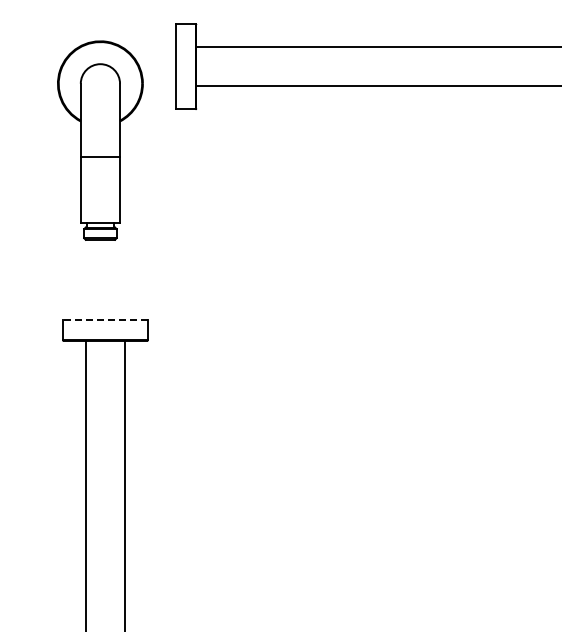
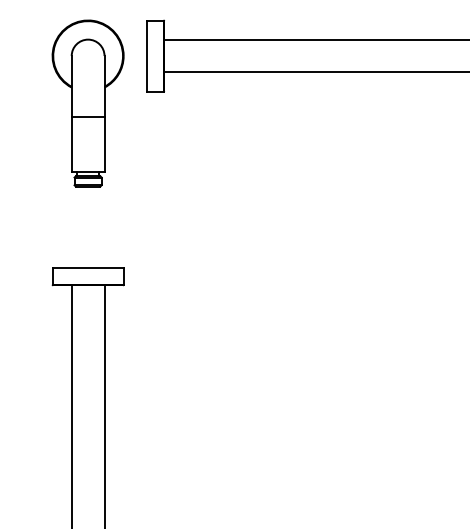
part: (100, 140) -> (88, 103), moved
line: (104, 320) -> (87, 268), dashed -> solid

